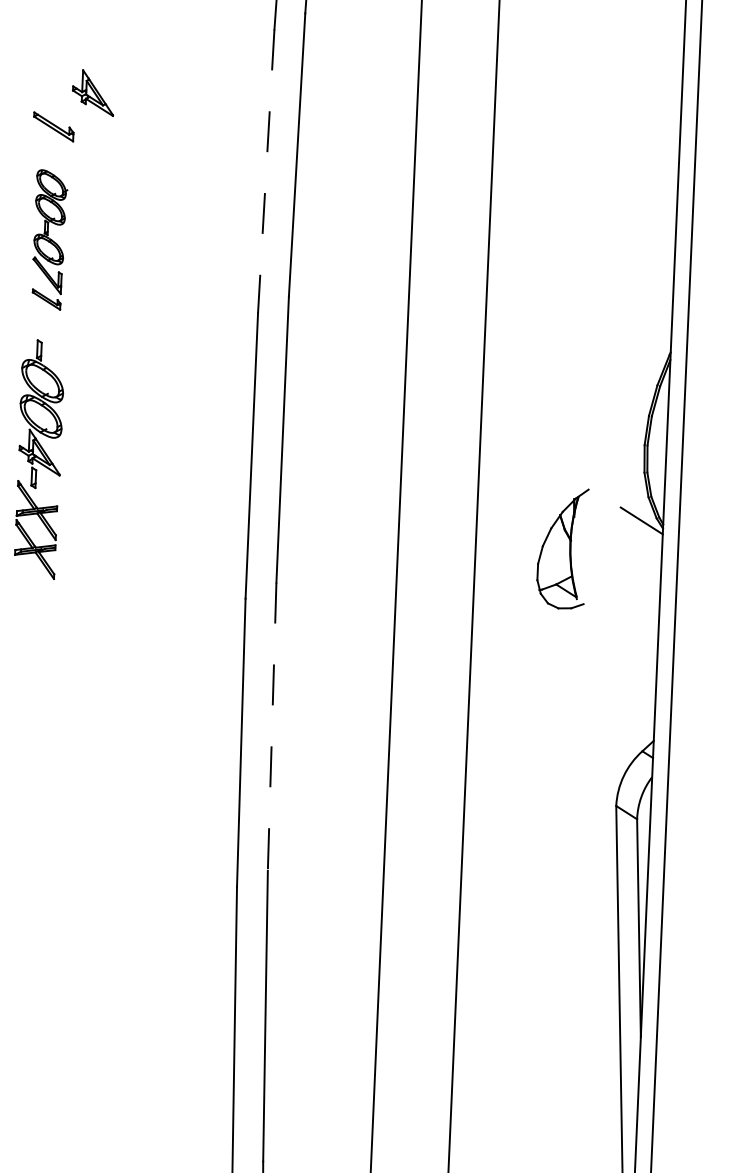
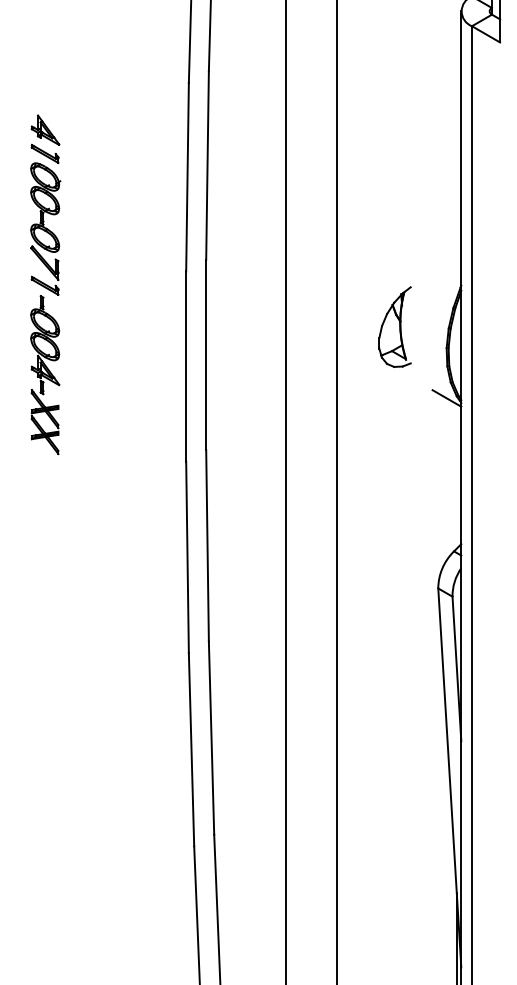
part: (93, 91) -> (45, 129), moved
line: (266, 171) -> (187, 177), dashed -> solid
part: (49, 239) -> (45, 228), size x1.43
part: (561, 547) -> (394, 326), moved
line: (272, 726) -> (207, 545), dashed -> solid

